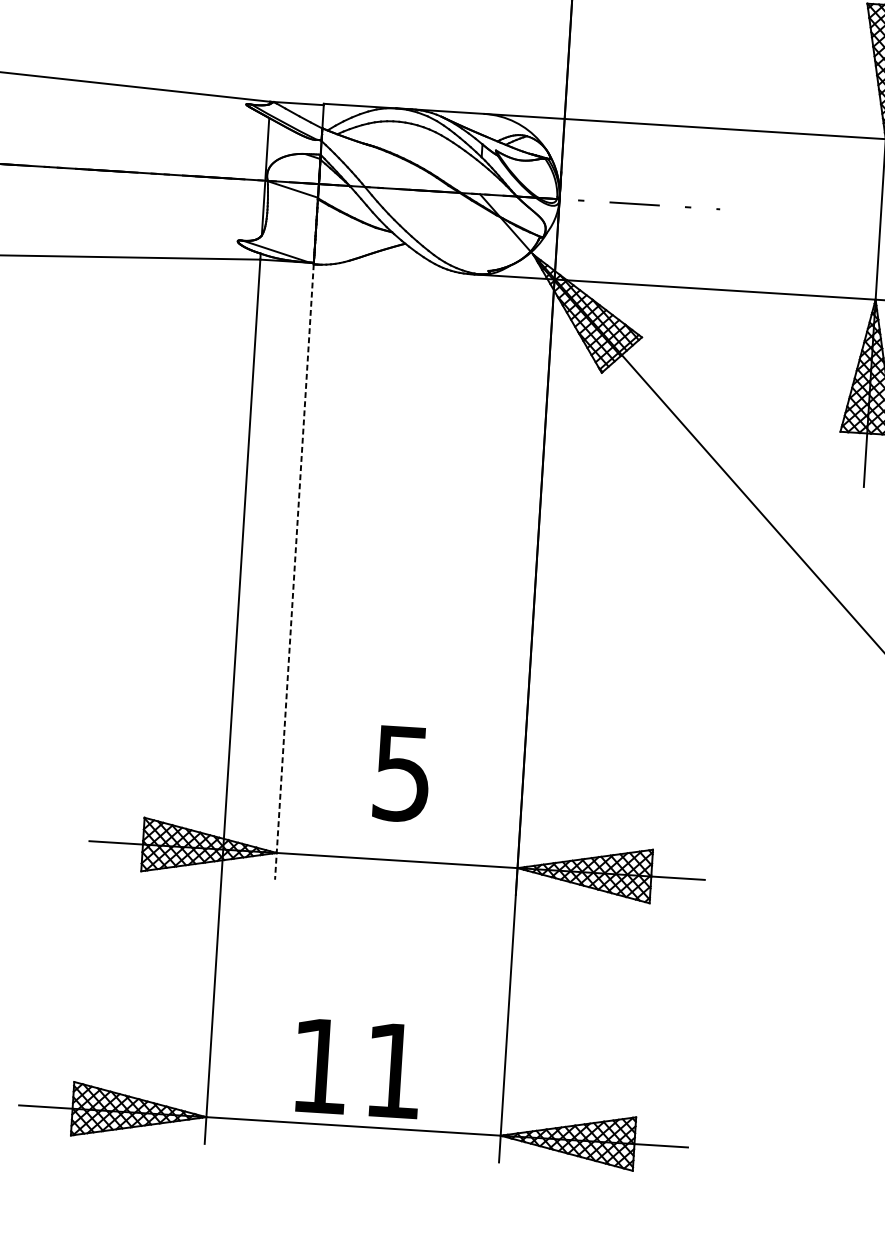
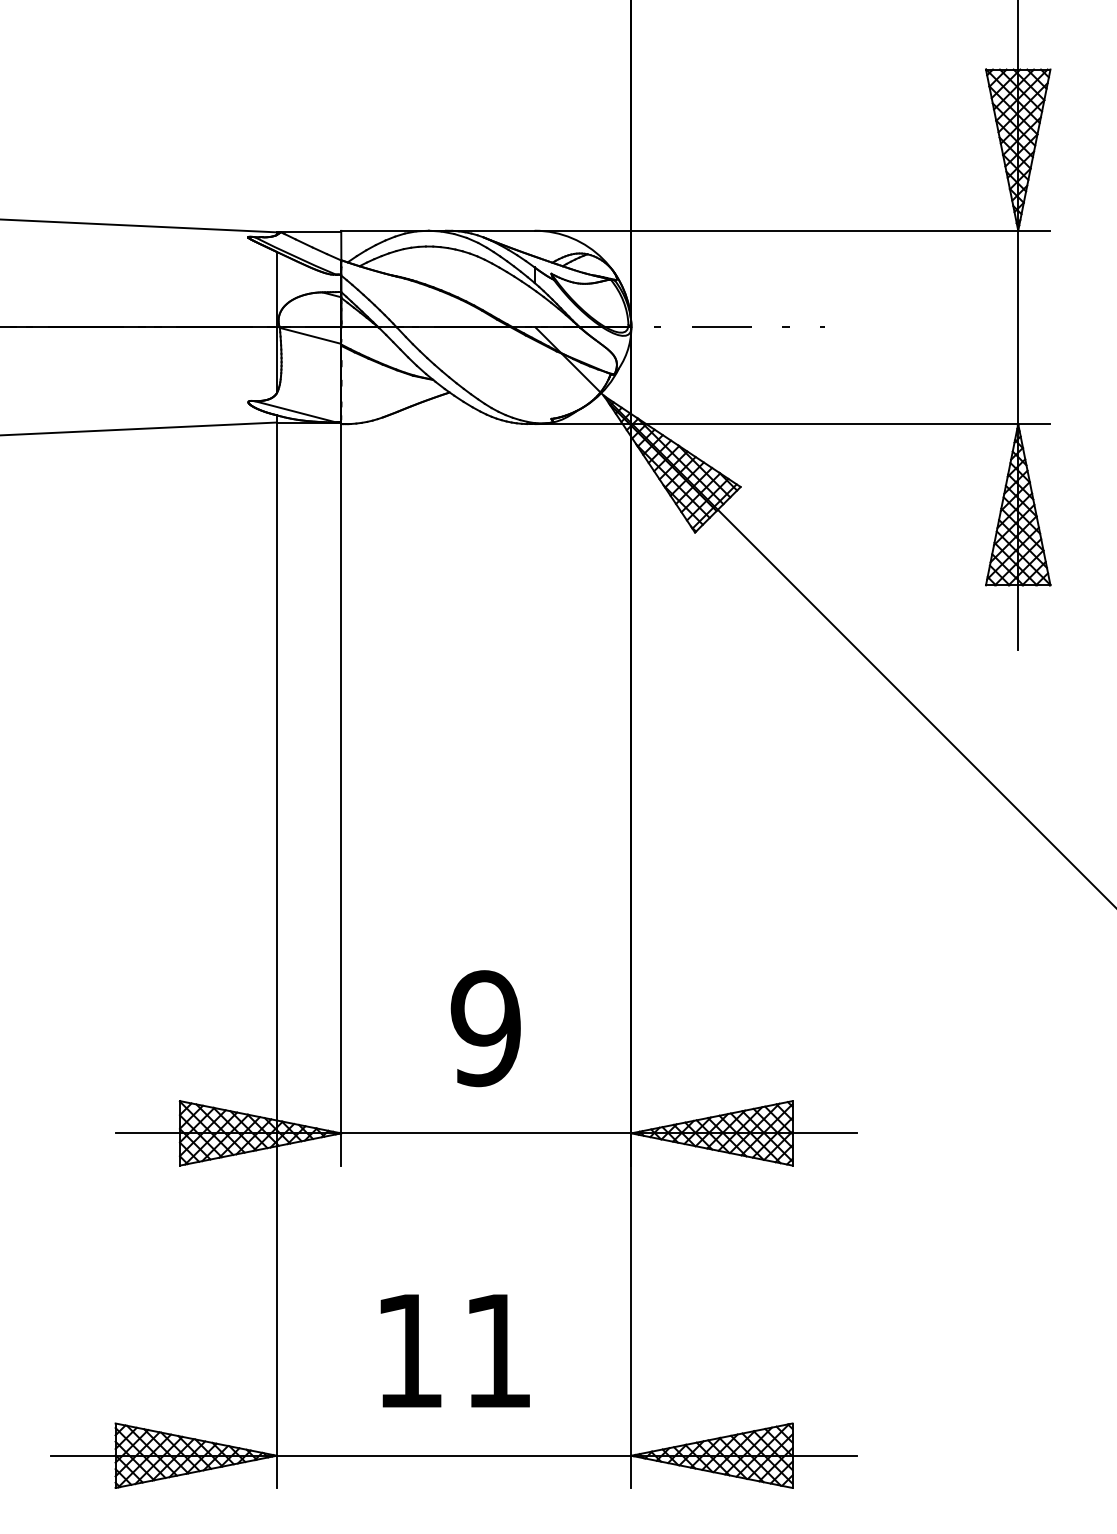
line: (294, 571) -> (341, 794), dashed -> solid
text: (401, 773) -> (485, 1028), 5 -> 9
text: (357, 1068) -> (454, 1350), moved

